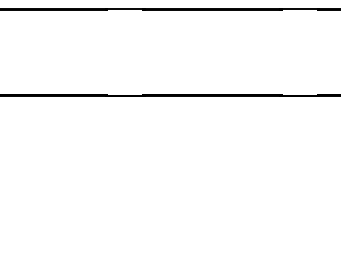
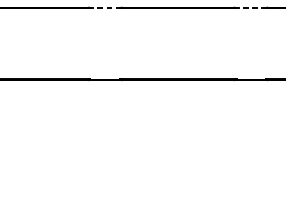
line: (125, 9) -> (105, 7), solid -> dashed
line: (298, 9) -> (250, 7), solid -> dashed

